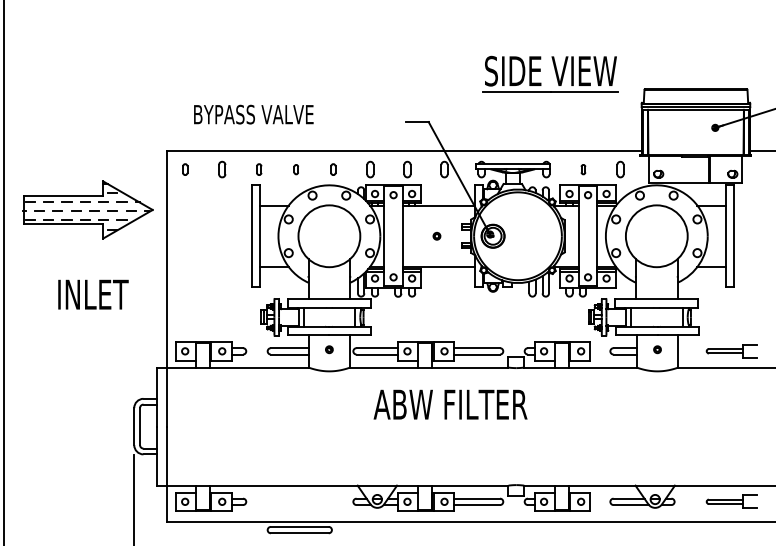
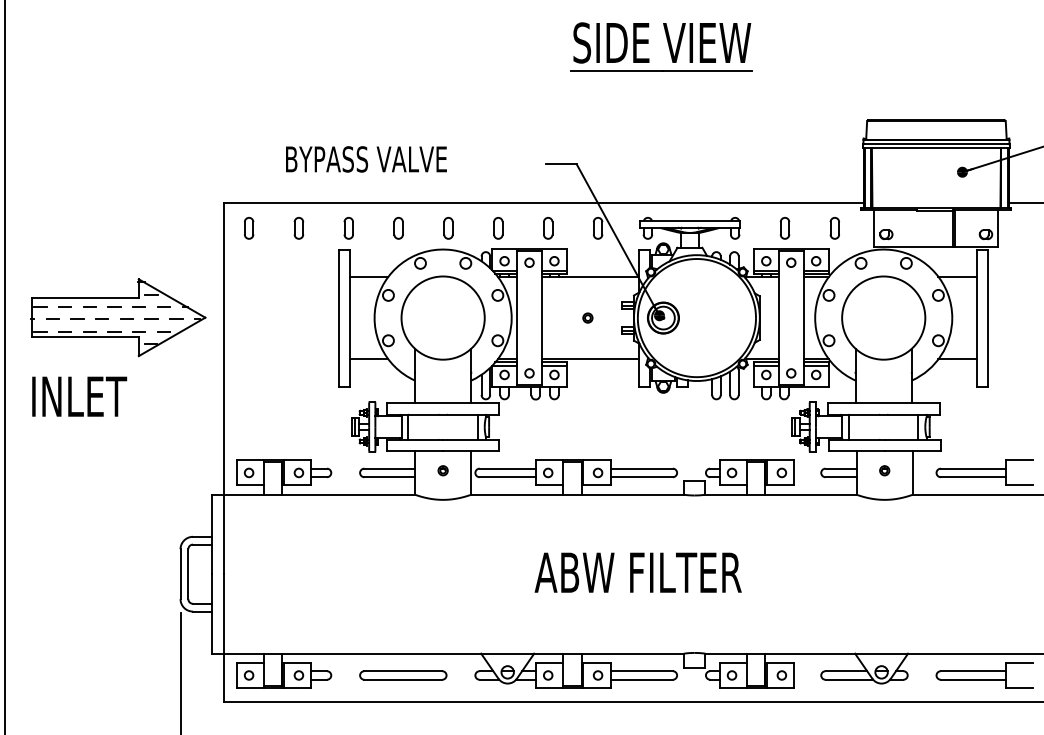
part: (554, 71) -> (667, 43), moved
text: (253, 114) -> (366, 159), moved
part: (185, 169) -> (249, 228), size x1.43
part: (259, 169) -> (348, 228), size x1.43
part: (296, 169) -> (398, 228), size x1.67
part: (333, 169) -> (448, 228), size x1.43
part: (583, 169) -> (784, 228), size x1.67
part: (88, 209) -> (118, 317), moved
text: (93, 294) -> (79, 396), moved
part: (731, 351) -> (984, 472), size x1.43
text: (450, 404) -> (637, 572), moved
part: (731, 501) -> (984, 675), size x1.43
part: (299, 530) -> (403, 675), moved

